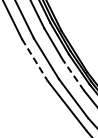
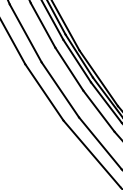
line: (34, 60) -> (43, 93), dashed -> solid
line: (73, 75) -> (98, 111), dashed -> solid

